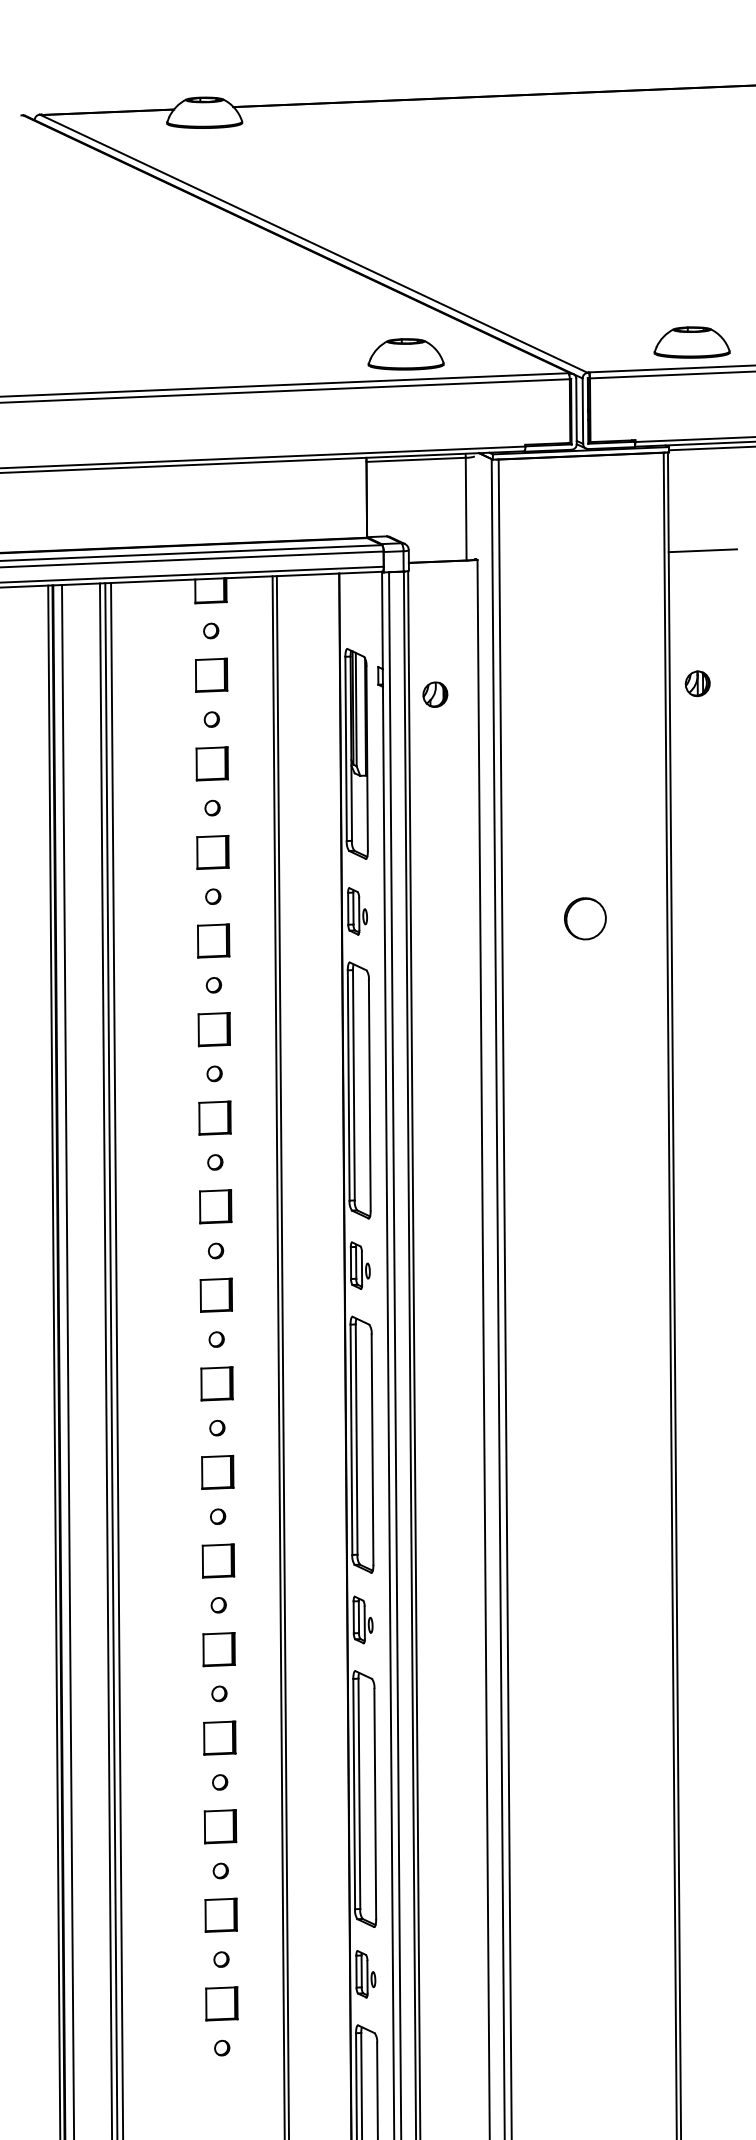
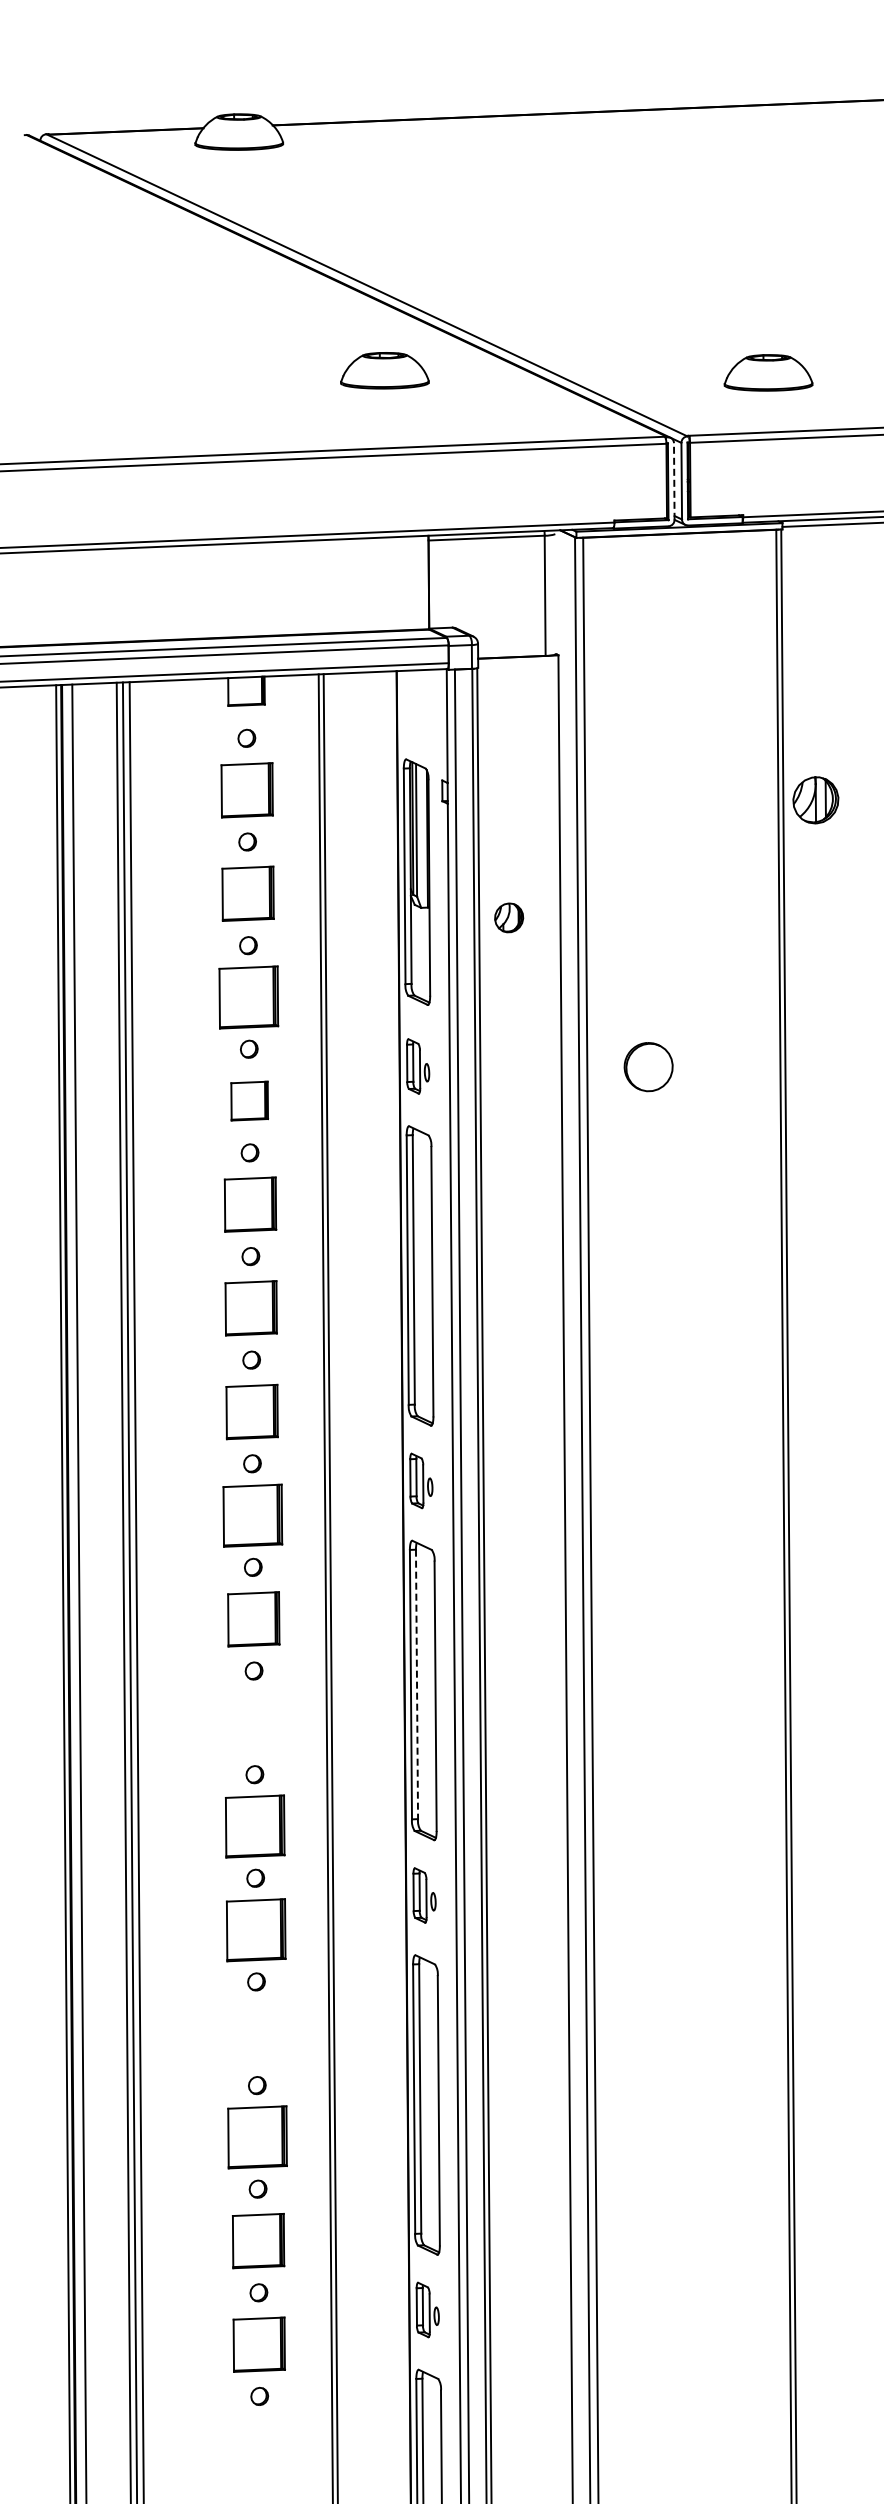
part: (692, 342) -> (768, 372), moved
part: (405, 354) -> (384, 370), moved
line: (576, 411) -> (674, 481), solid -> dashed
line: (703, 550) -> (822, 644), removed
part: (211, 674) -> (247, 789), size x1.4
part: (698, 683) -> (816, 799), size x1.6
part: (435, 694) -> (509, 917), moved
part: (211, 763) -> (247, 893), size x1.4
part: (212, 852) -> (248, 997), size x1.6
part: (585, 919) -> (648, 1067), moved
part: (214, 1029) -> (250, 1204), size x1.4
part: (215, 1118) -> (251, 1308), size x1.4
part: (215, 1206) -> (251, 1411), size x1.4
part: (216, 1295) -> (252, 1515), size x1.6
part: (216, 1383) -> (253, 1618), size x1.4
line: (357, 1439) -> (417, 1684), solid -> dashed
part: (217, 1472) -> (254, 1722), removed
part: (218, 1561) -> (255, 1826), size x1.6
part: (218, 1649) -> (255, 1929), size x1.6
part: (219, 1737) -> (256, 2033), removed
part: (220, 1826) -> (257, 2137), size x1.6
part: (221, 1914) -> (258, 2240), size x1.4
part: (222, 2003) -> (259, 2344), size x1.4

